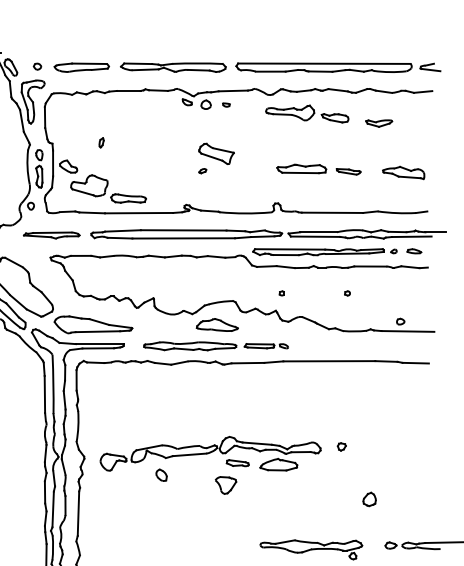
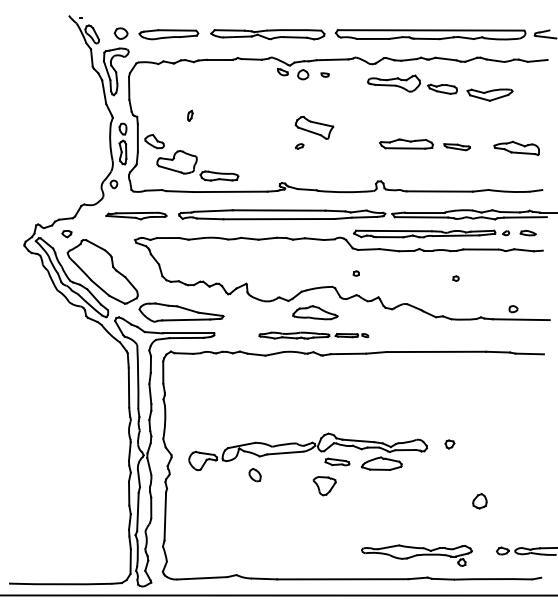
part: (37, 66) -> (120, 33), size x1.6
part: (379, 123) -> (490, 94), size x1.6
part: (281, 293) -> (355, 273), moved
part: (215, 346) -> (313, 335), size x0.7

